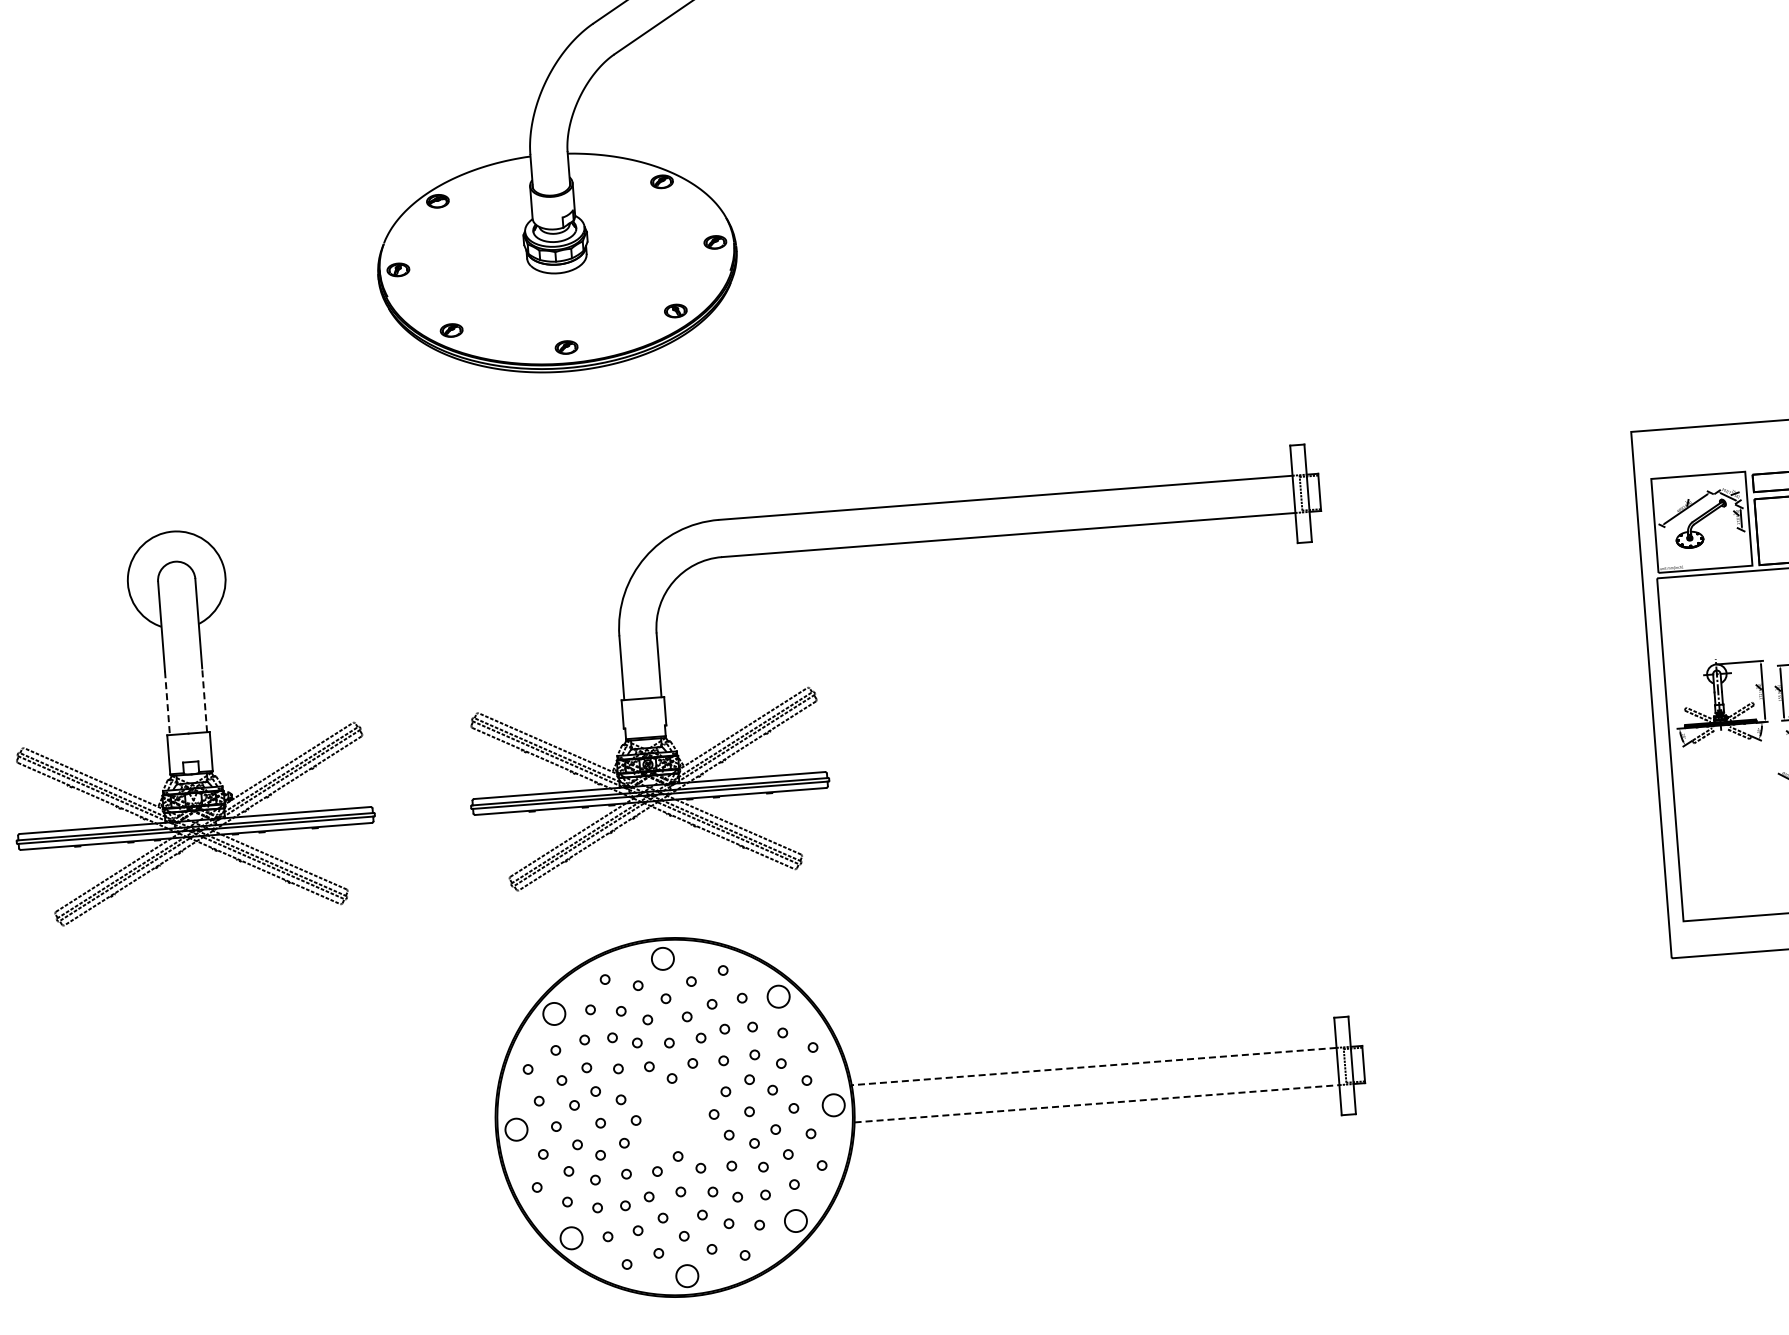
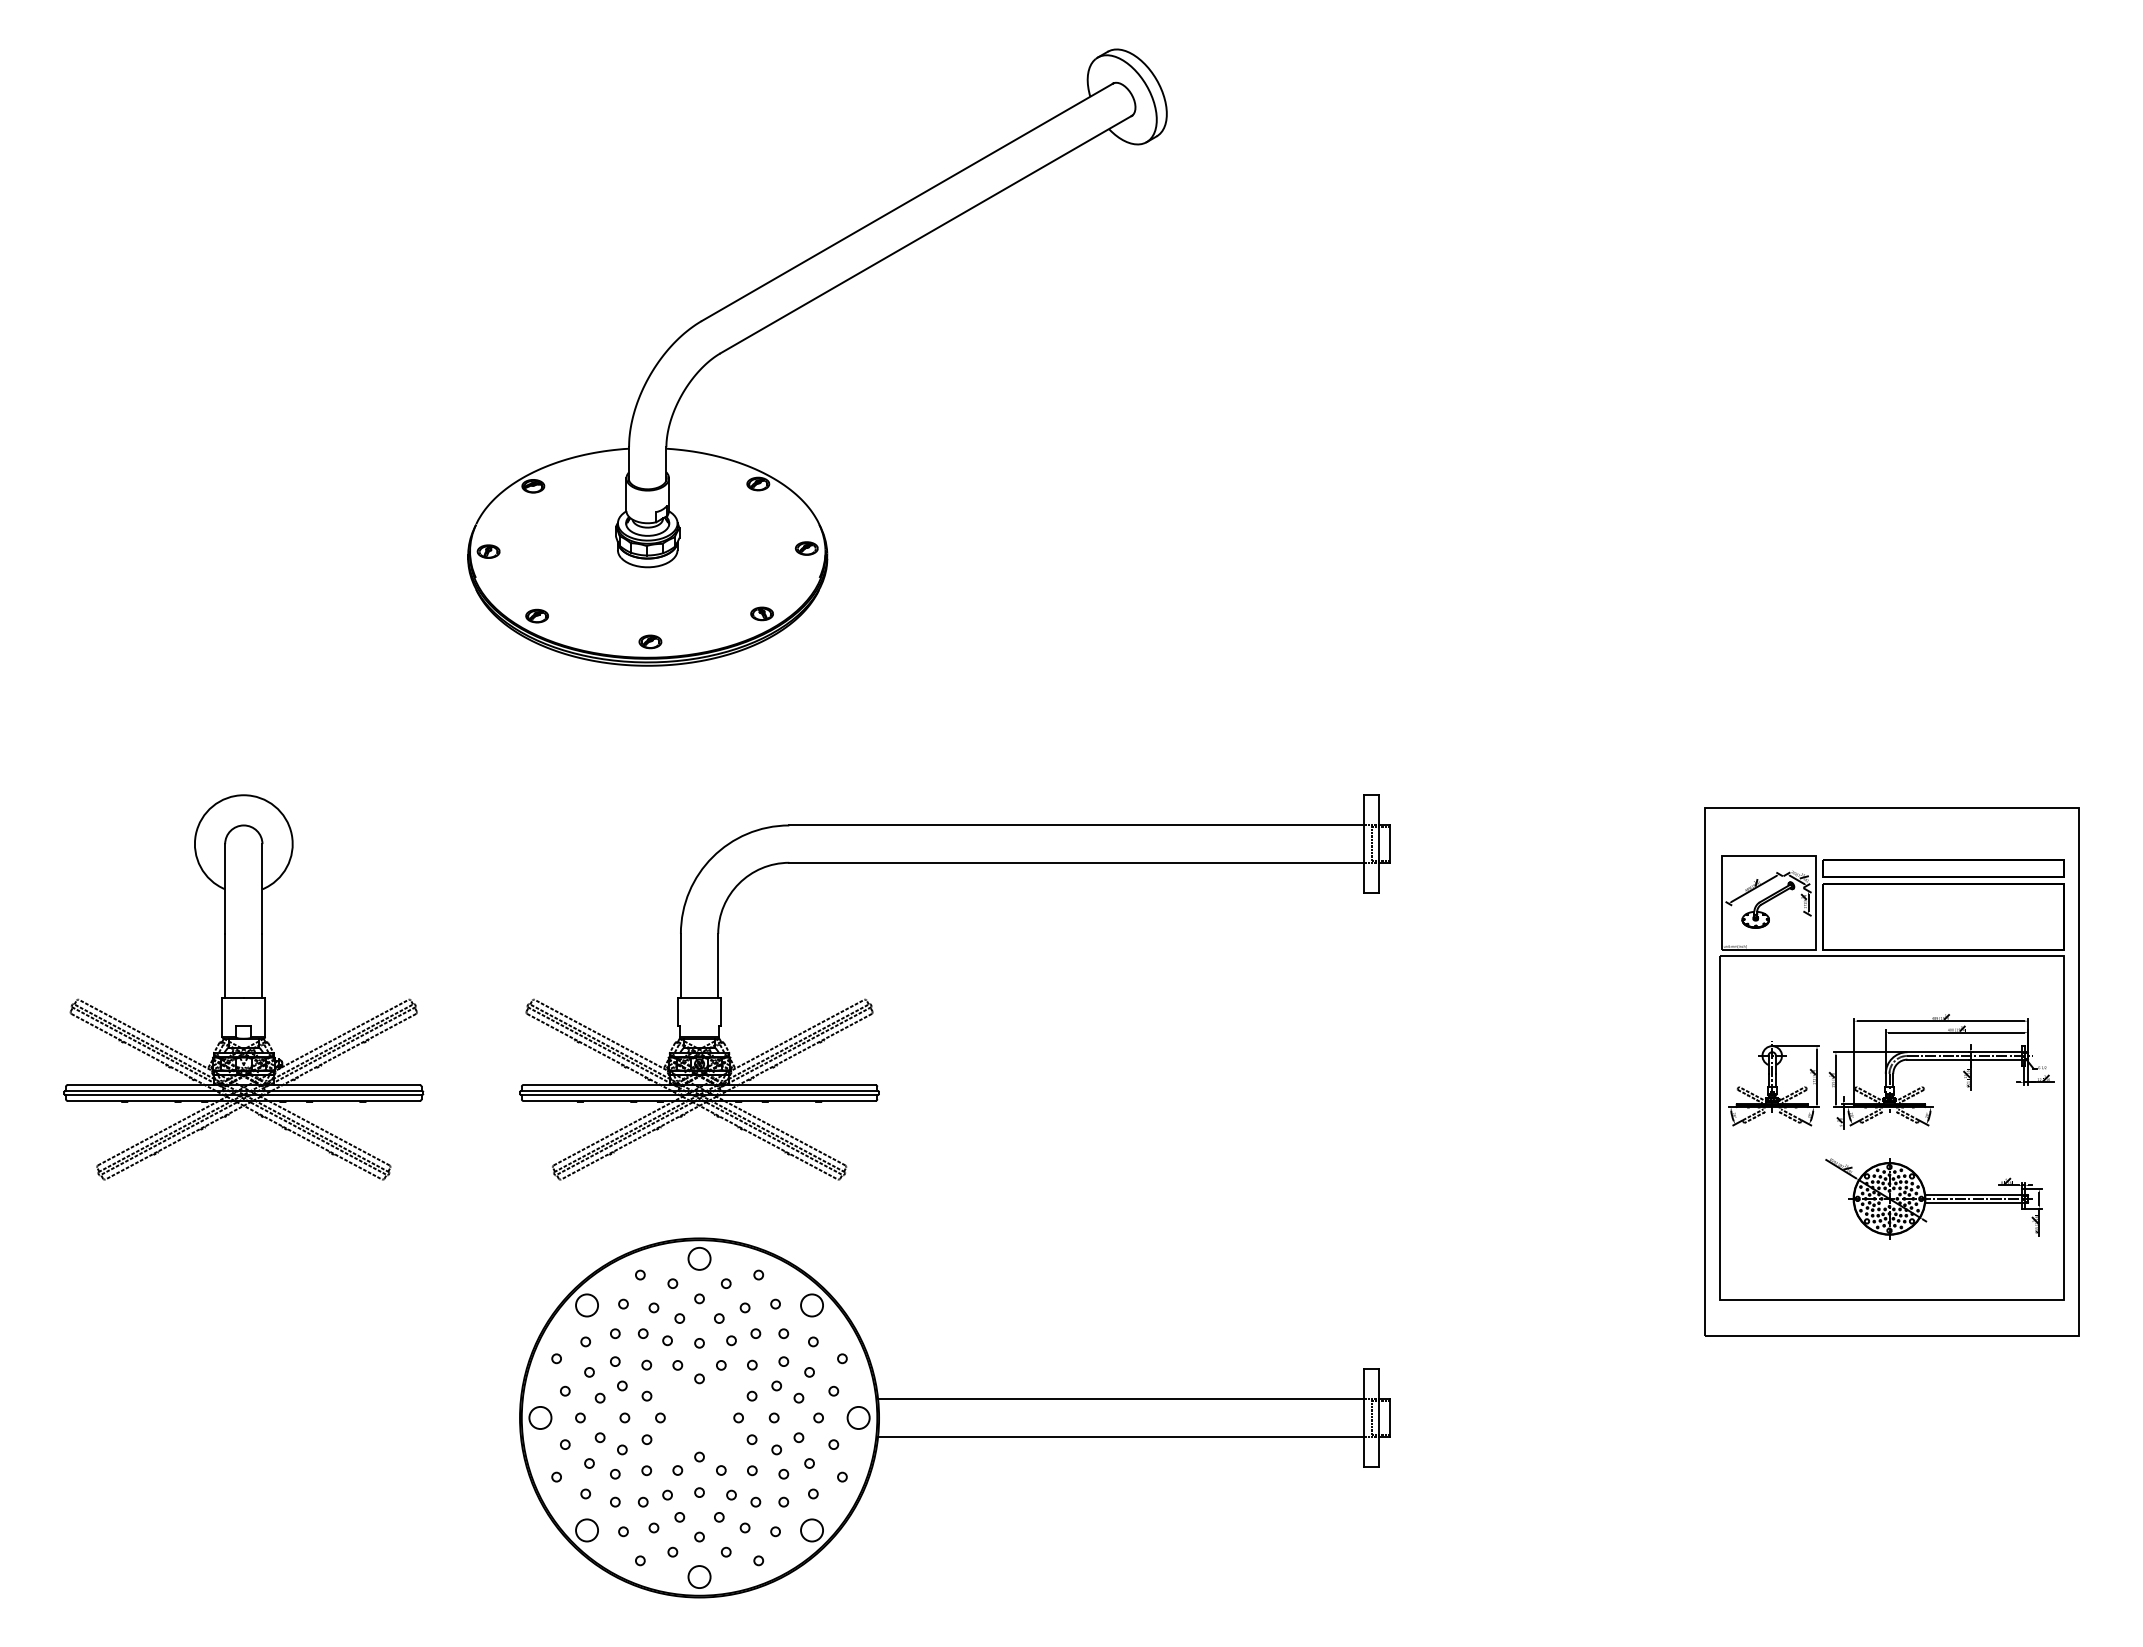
line: (204, 699) -> (262, 965), dashed -> solid
line: (167, 702) -> (225, 965), dashed -> solid
line: (1093, 1066) -> (1120, 1399), dashed -> solid
line: (1097, 1103) -> (1121, 1436), dashed -> solid

